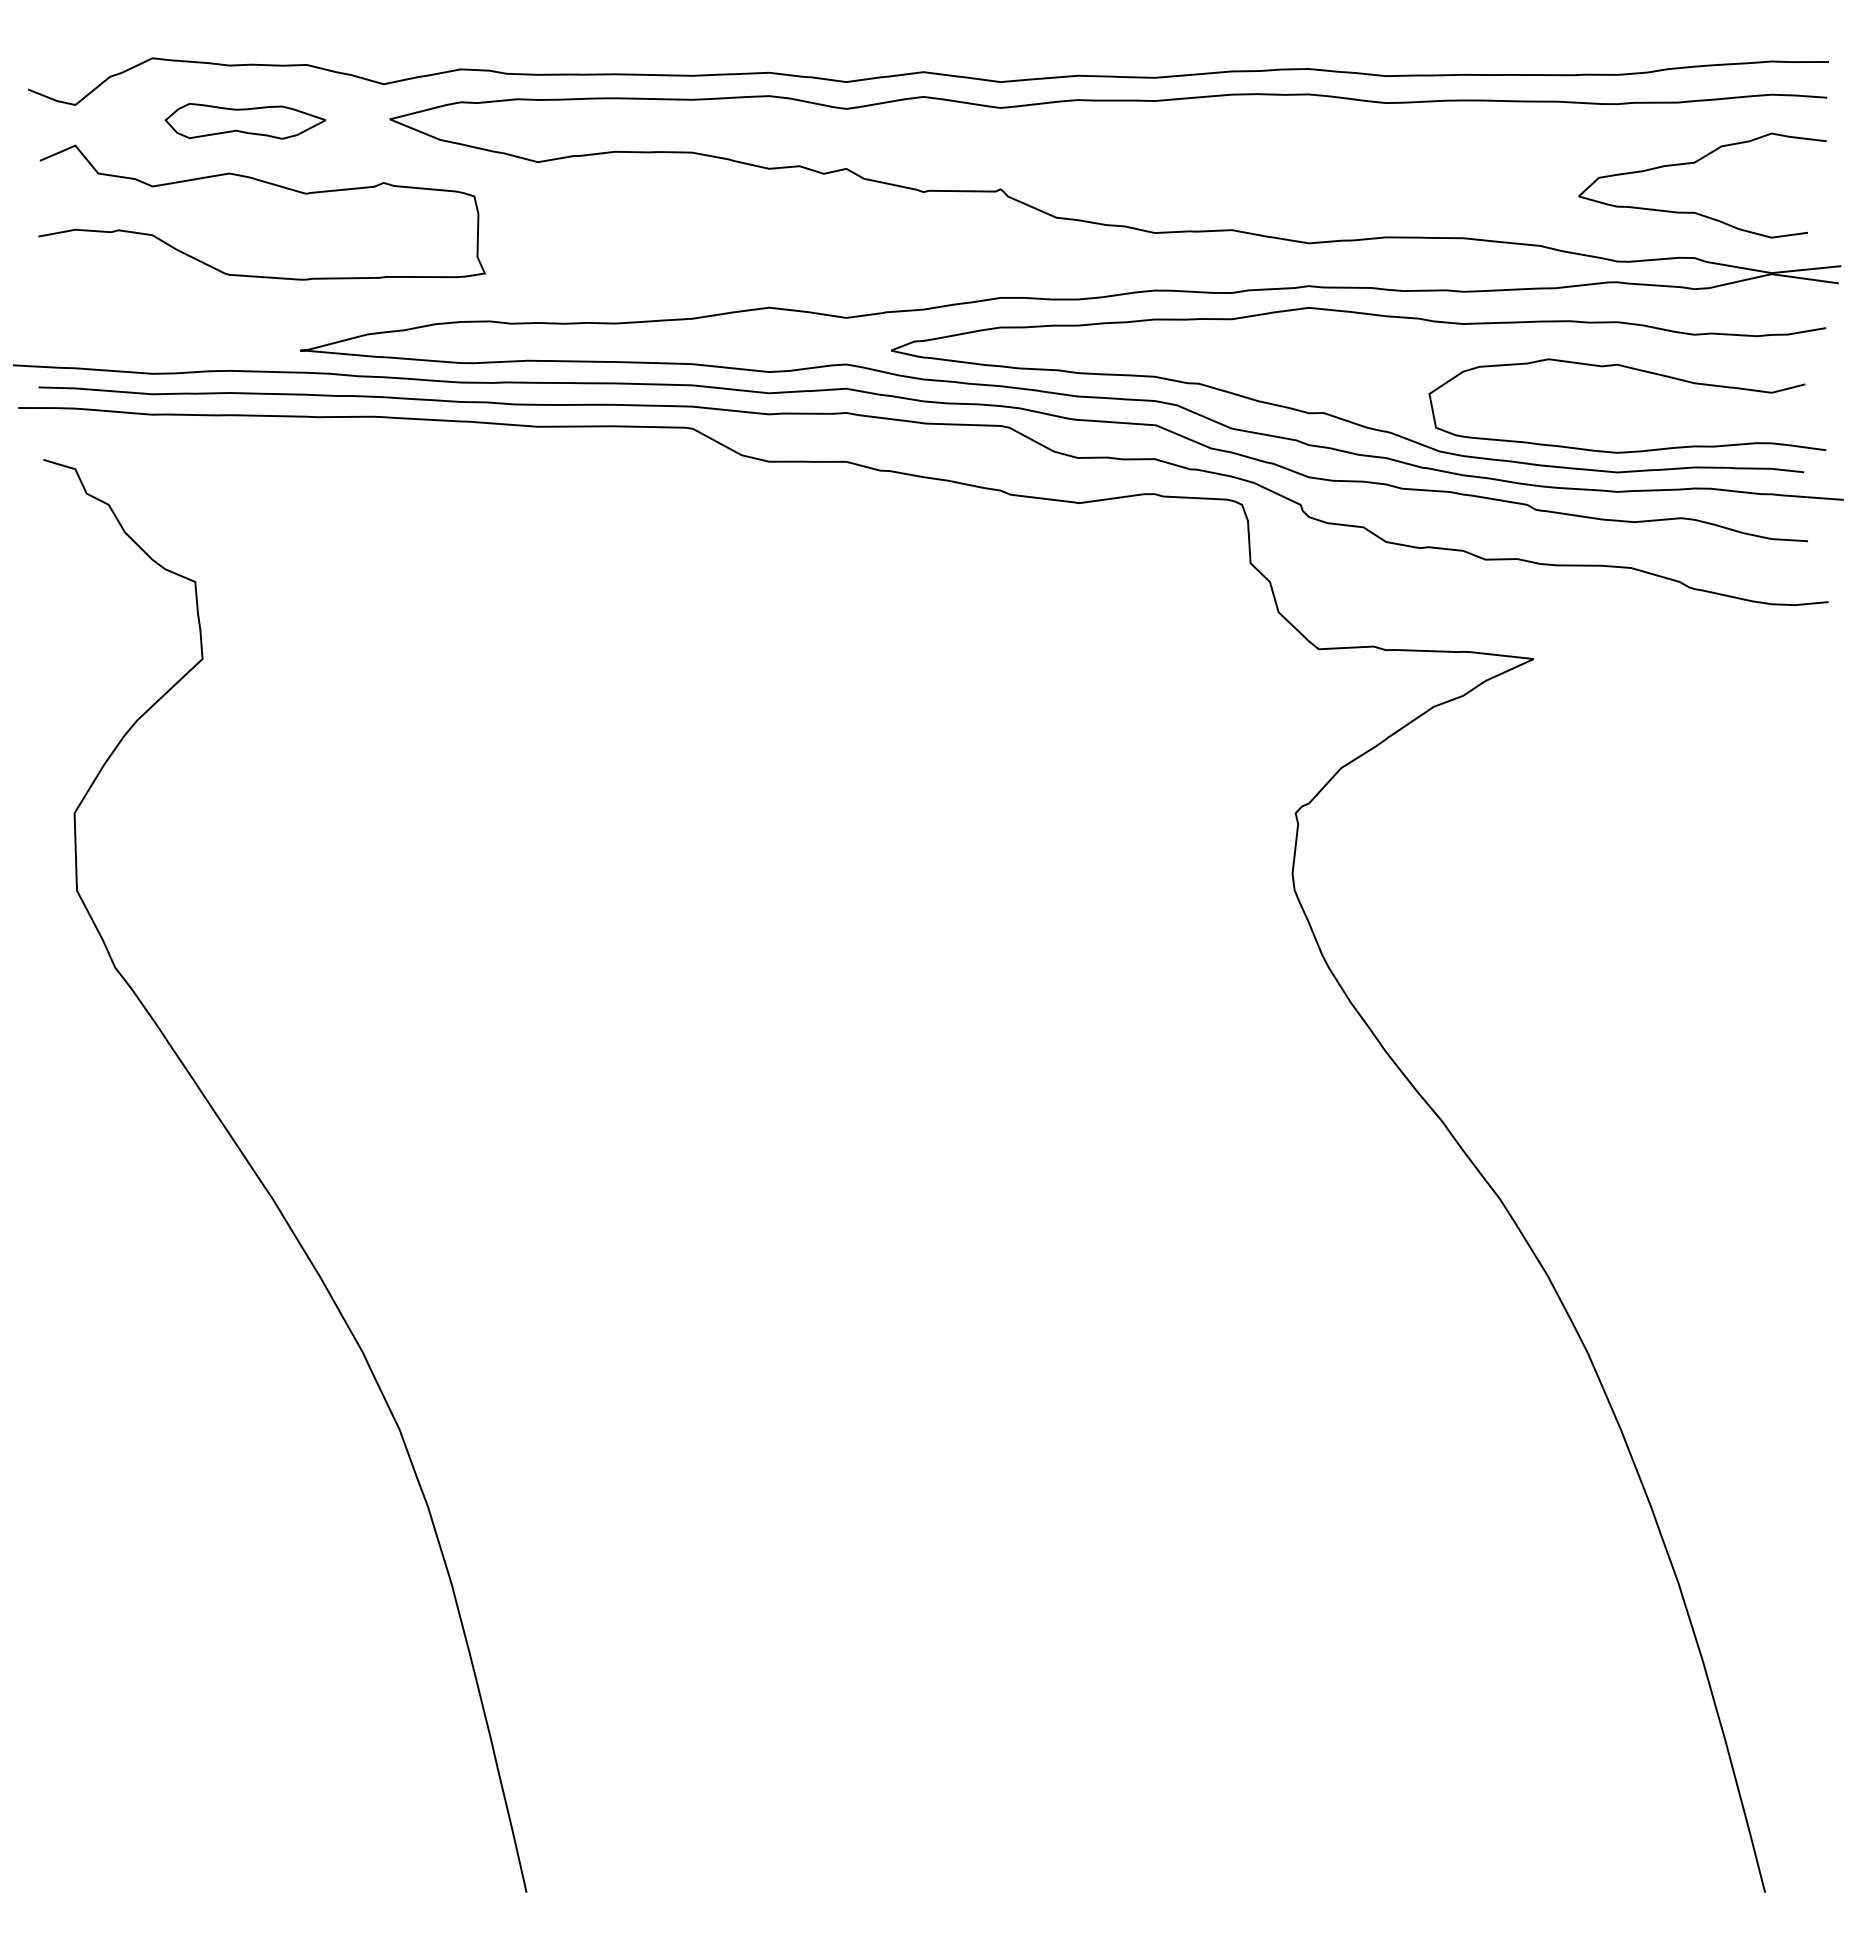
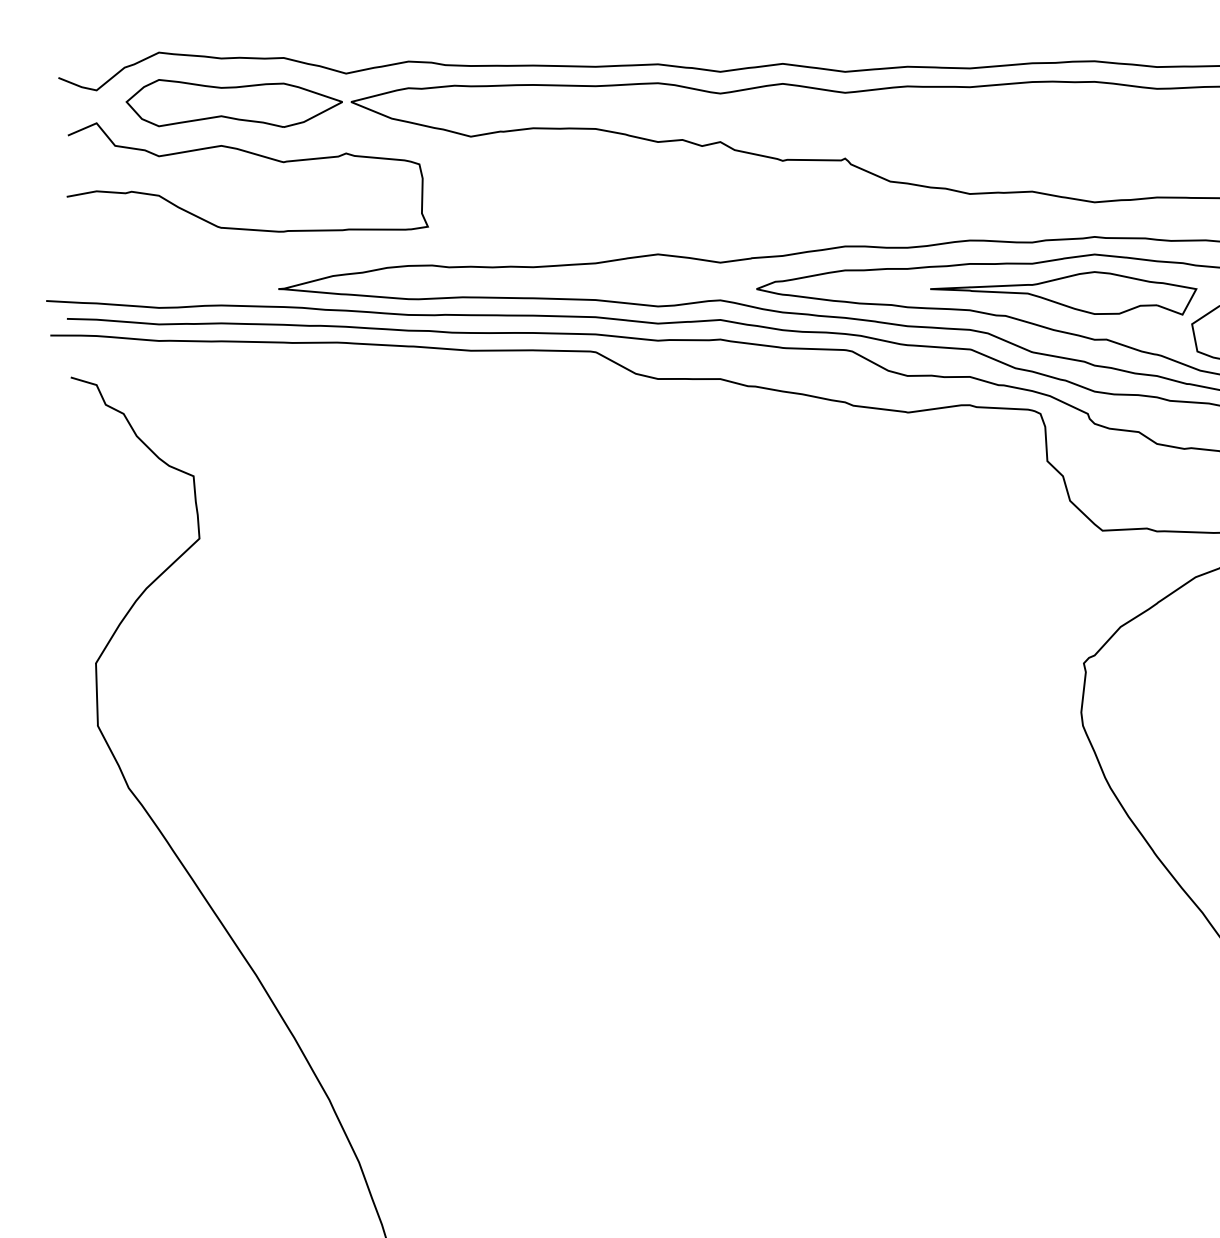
part: (245, 121) -> (234, 103), size x1.67
part: (1270, 355) -> (1063, 293), added

